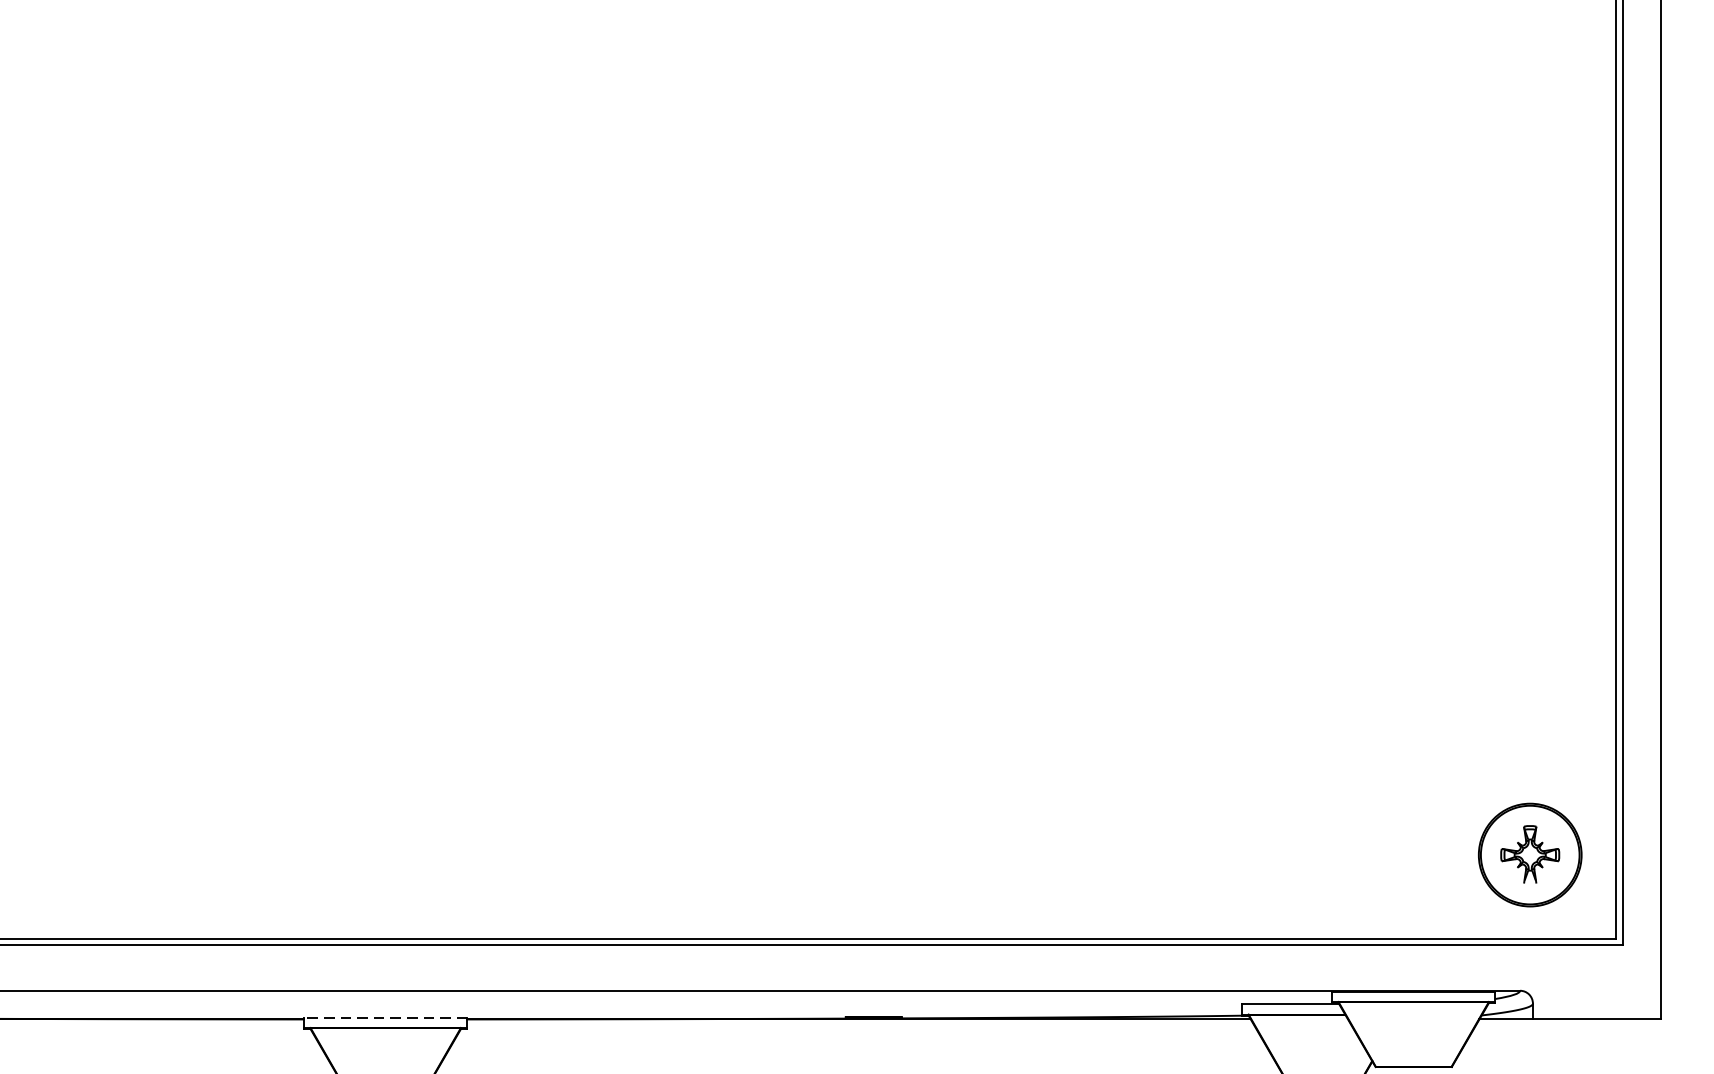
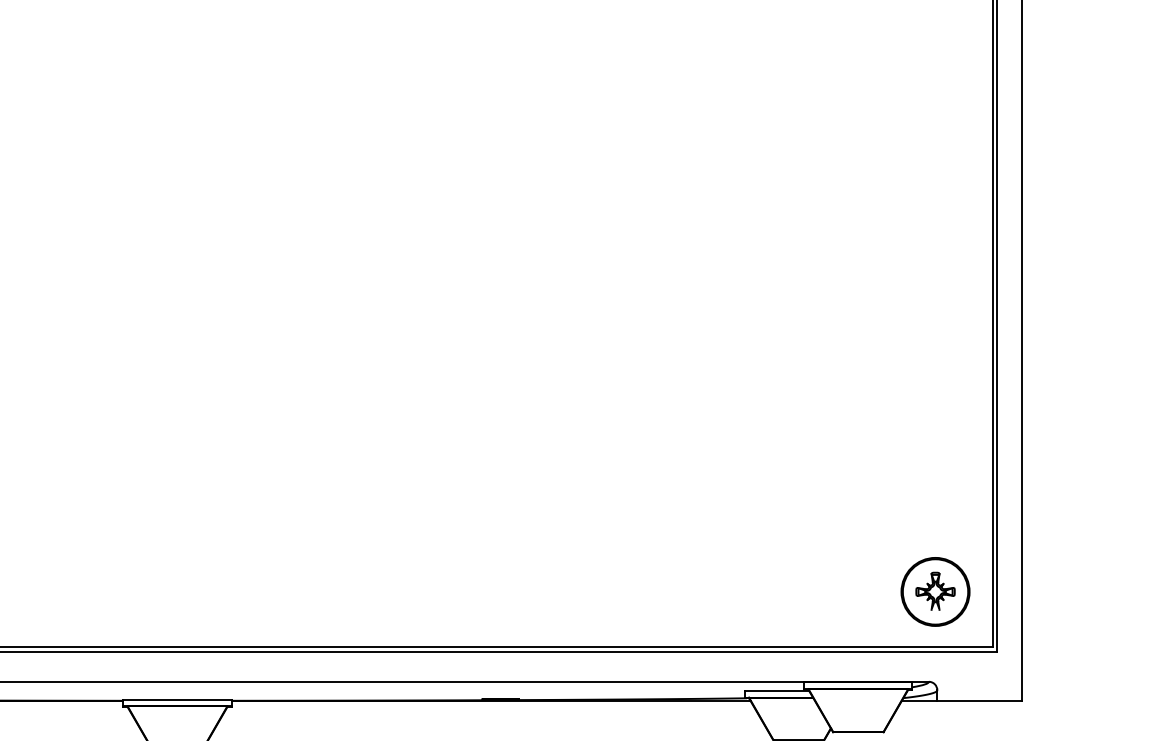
line: (385, 1017) -> (177, 699), dashed -> solid

